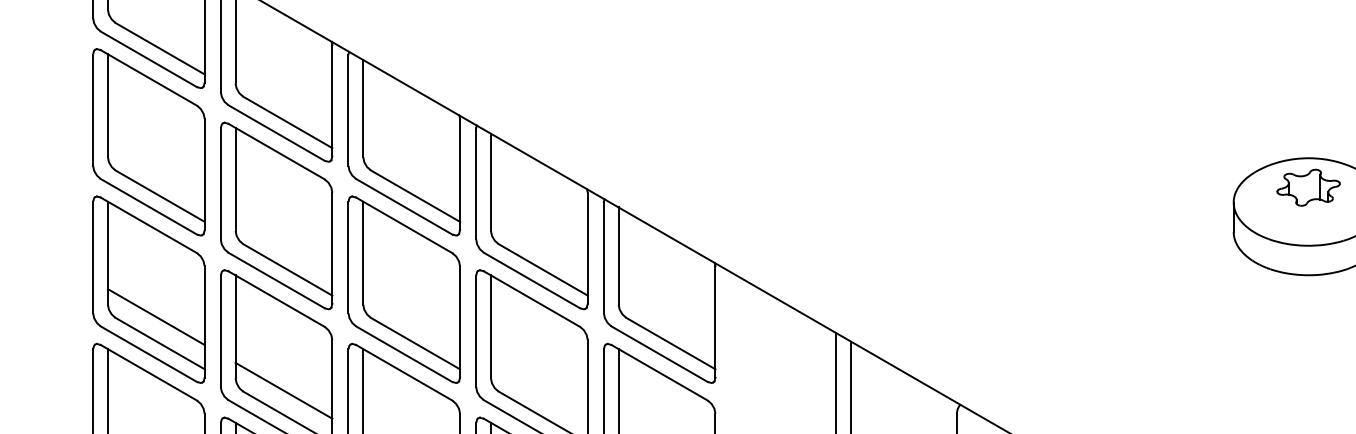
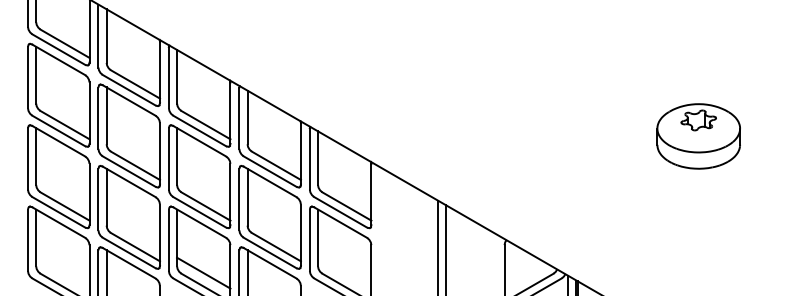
line: (155, 316) -> (62, 191), removed
line: (284, 390) -> (133, 232), removed

